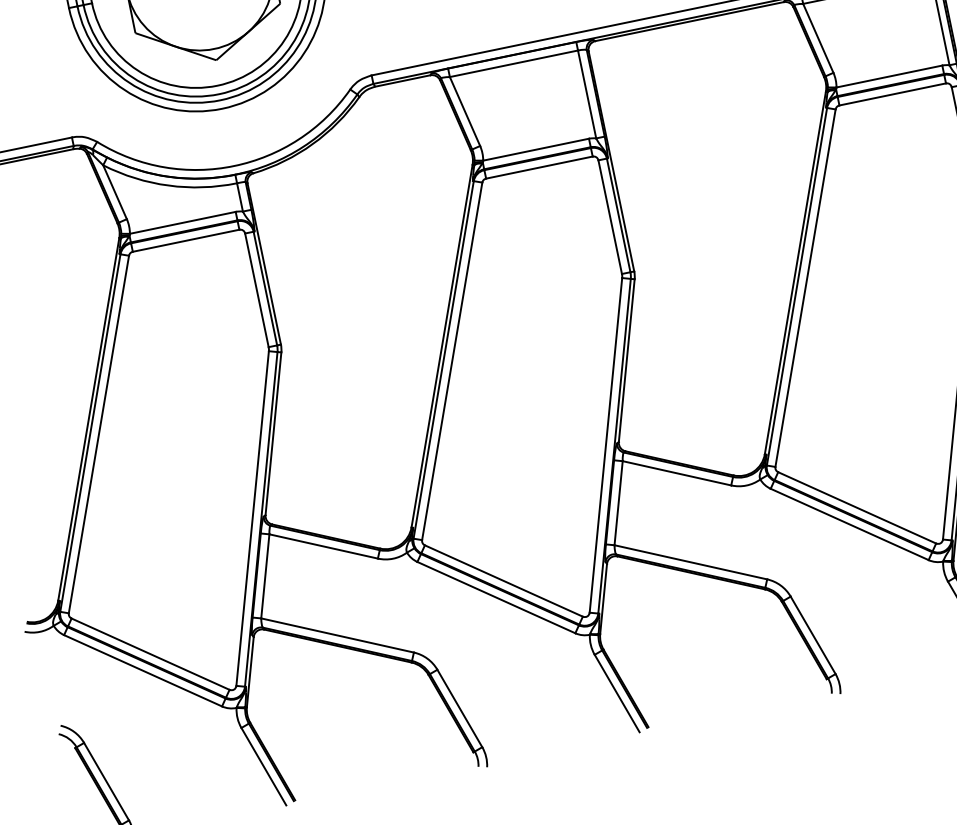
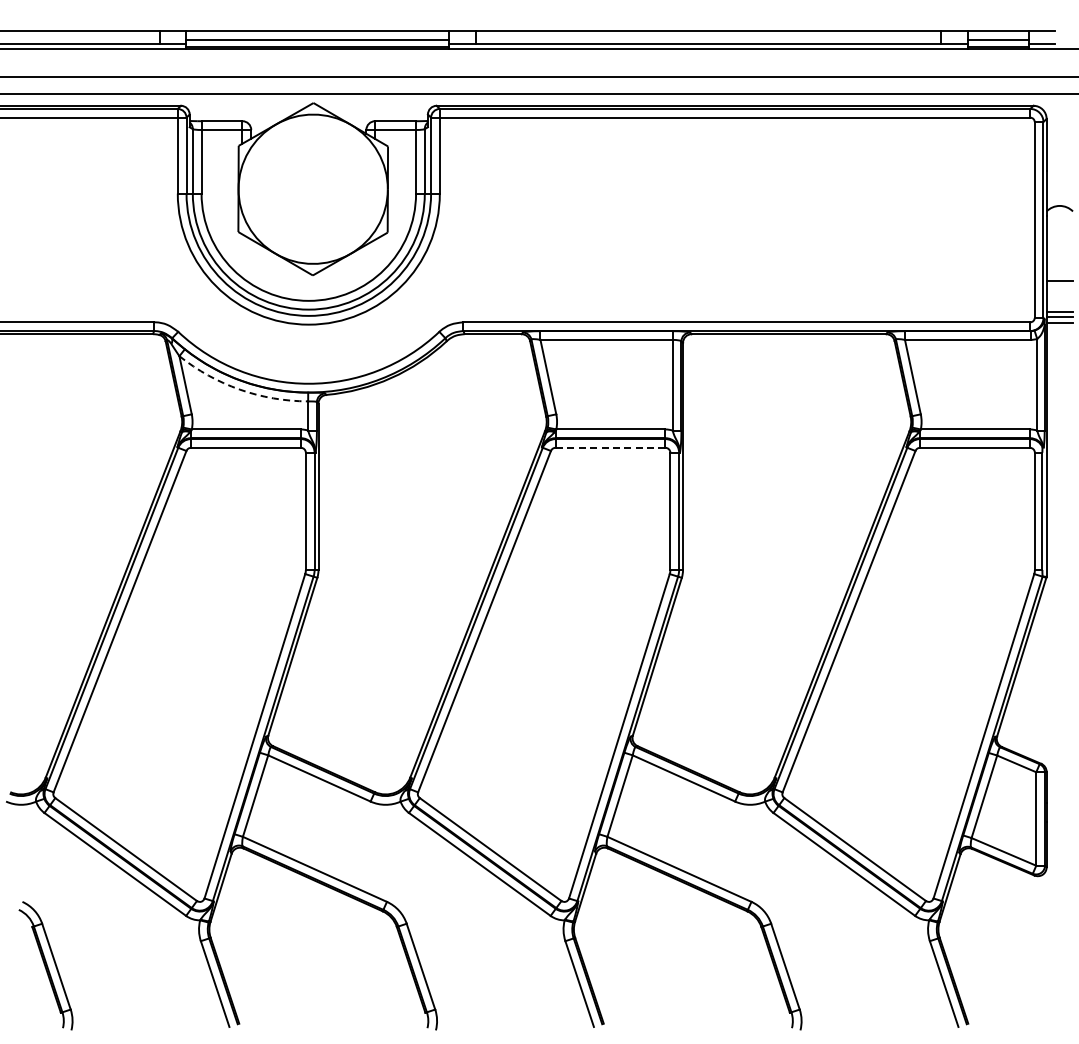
line: (539, 167) -> (610, 447), solid -> dashed
arc: (168, 185) -> (239, 389), solid -> dashed

